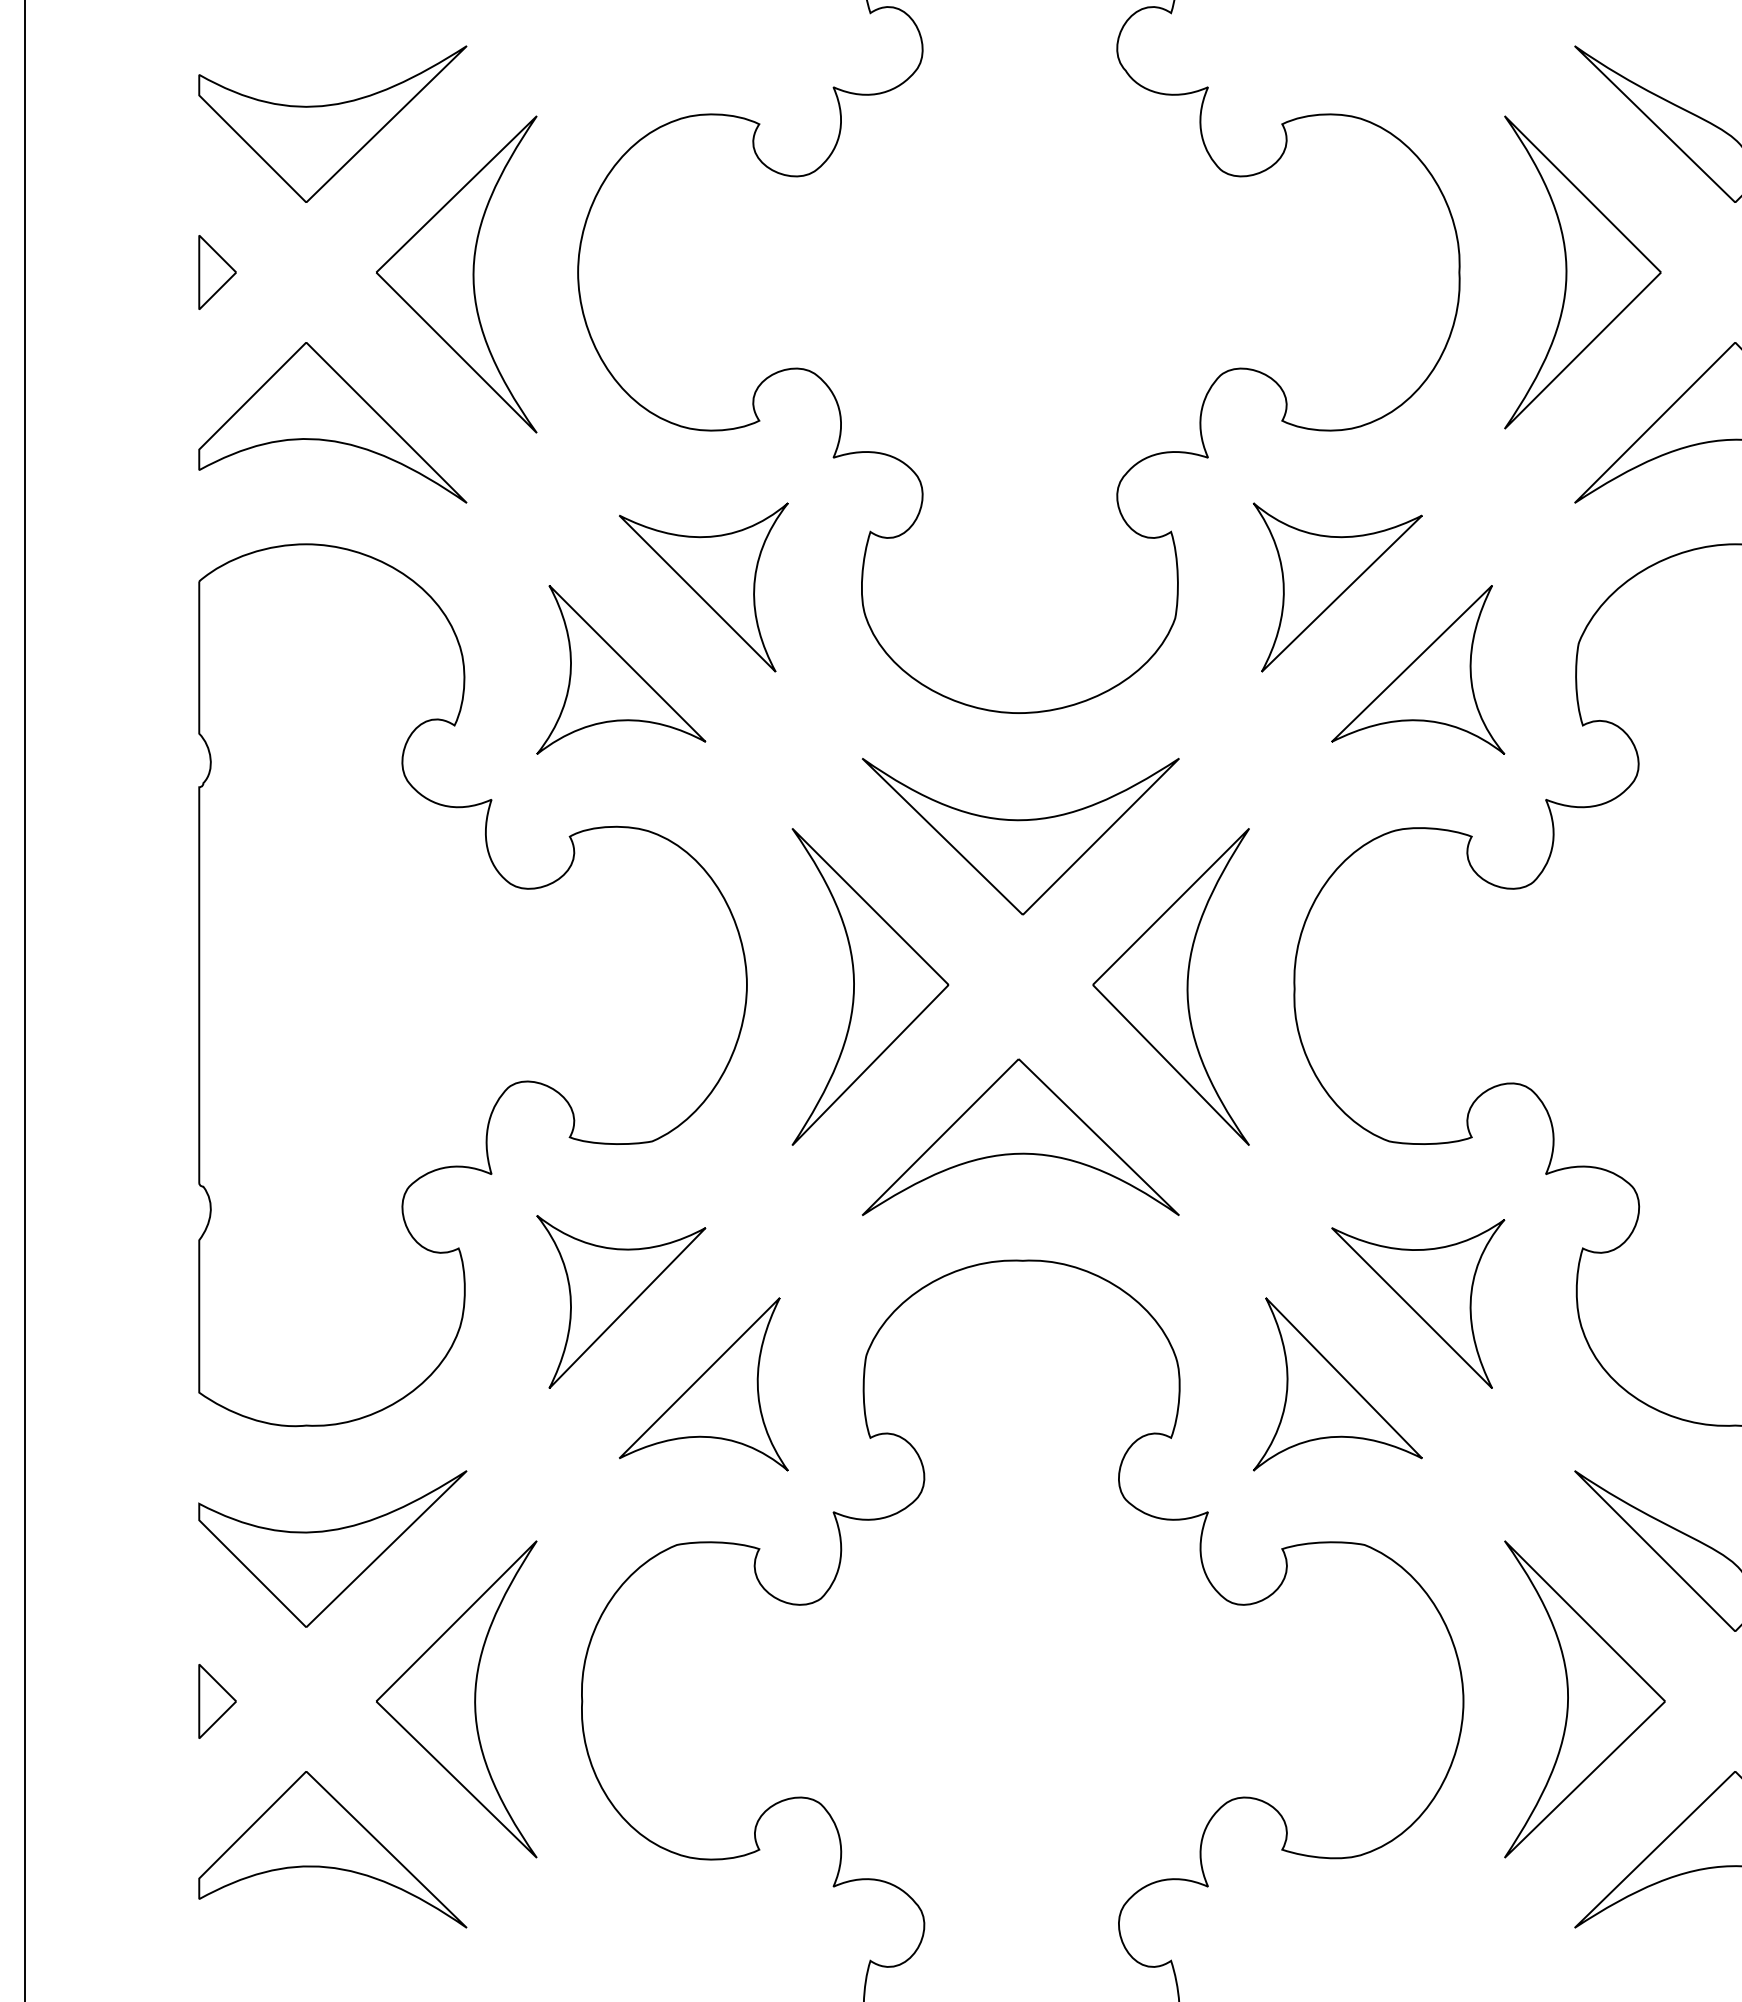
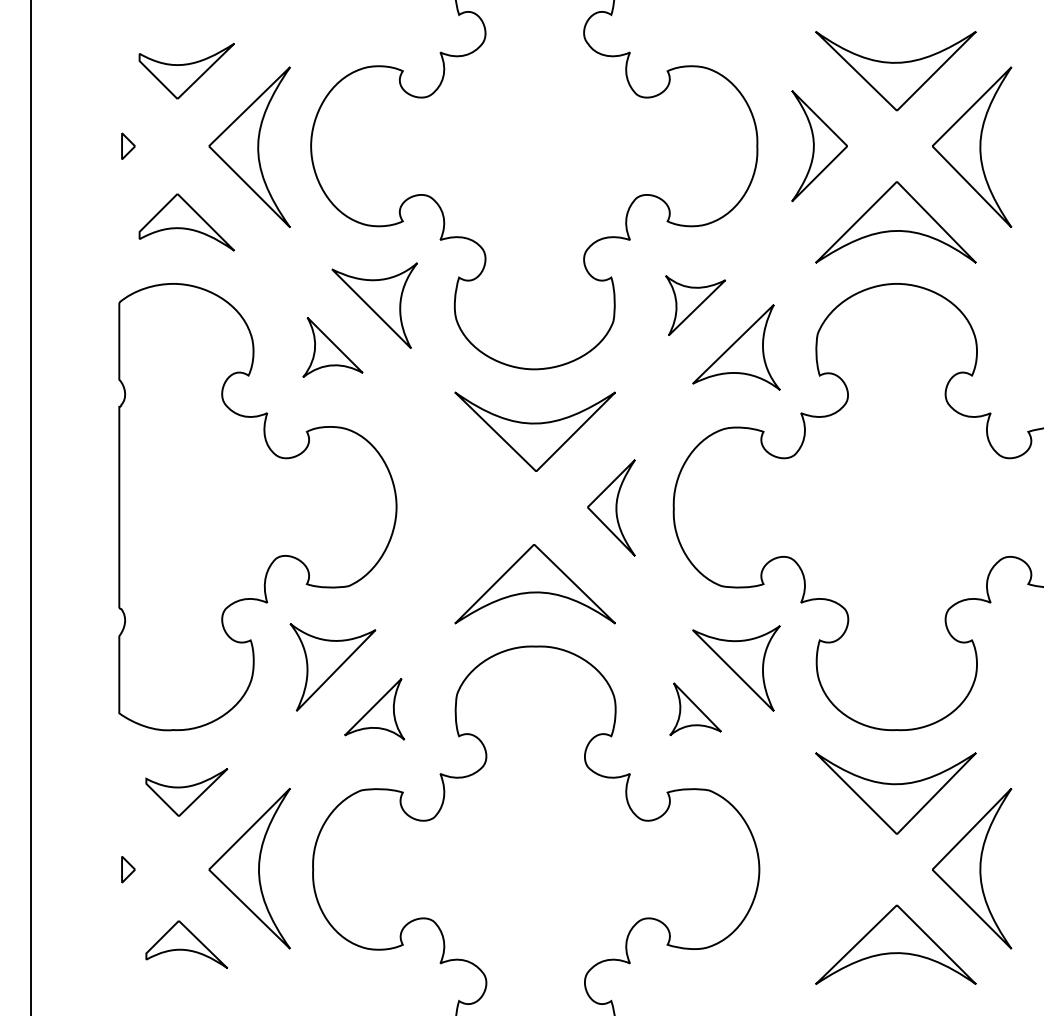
part: (331, 124) -> (186, 71), size x0.7
part: (1582, 270) -> (819, 145), size x0.7
part: (217, 272) -> (128, 146), size x0.7
part: (331, 423) -> (186, 222), size x0.7
part: (1337, 587) -> (695, 305), size x0.7
part: (620, 669) -> (332, 347), size x0.7
part: (871, 986) -> (459, 507), removed
part: (1171, 986) -> (611, 507), size x0.6
part: (703, 1384) -> (374, 709), size x0.7
part: (1337, 1384) -> (695, 709), size x0.6
part: (331, 1548) -> (186, 792), size x0.6
part: (1584, 1699) -> (820, 868), removed
part: (217, 1701) -> (128, 869), size x0.7
part: (331, 1849) -> (186, 944), size x0.6

